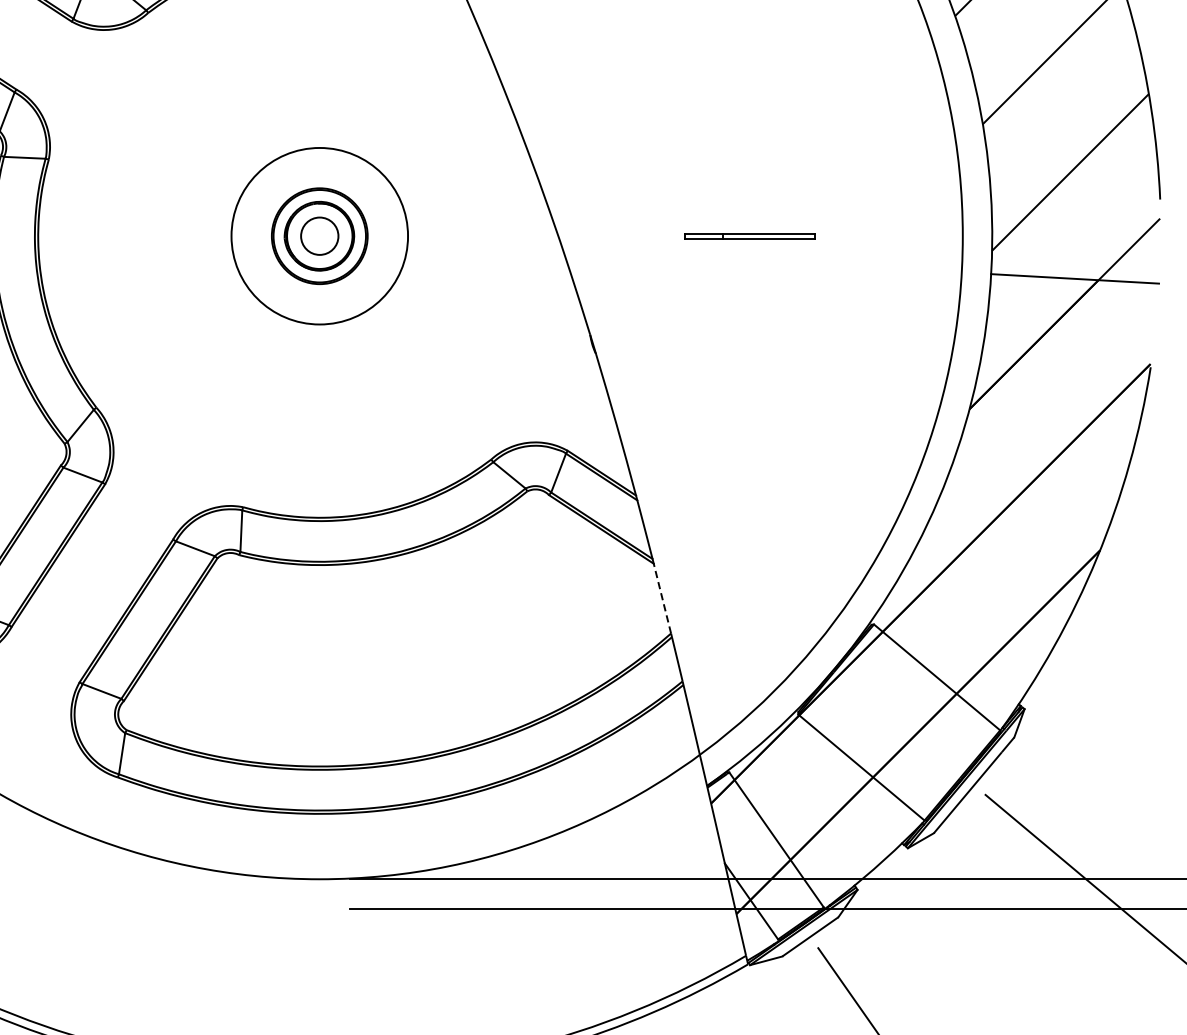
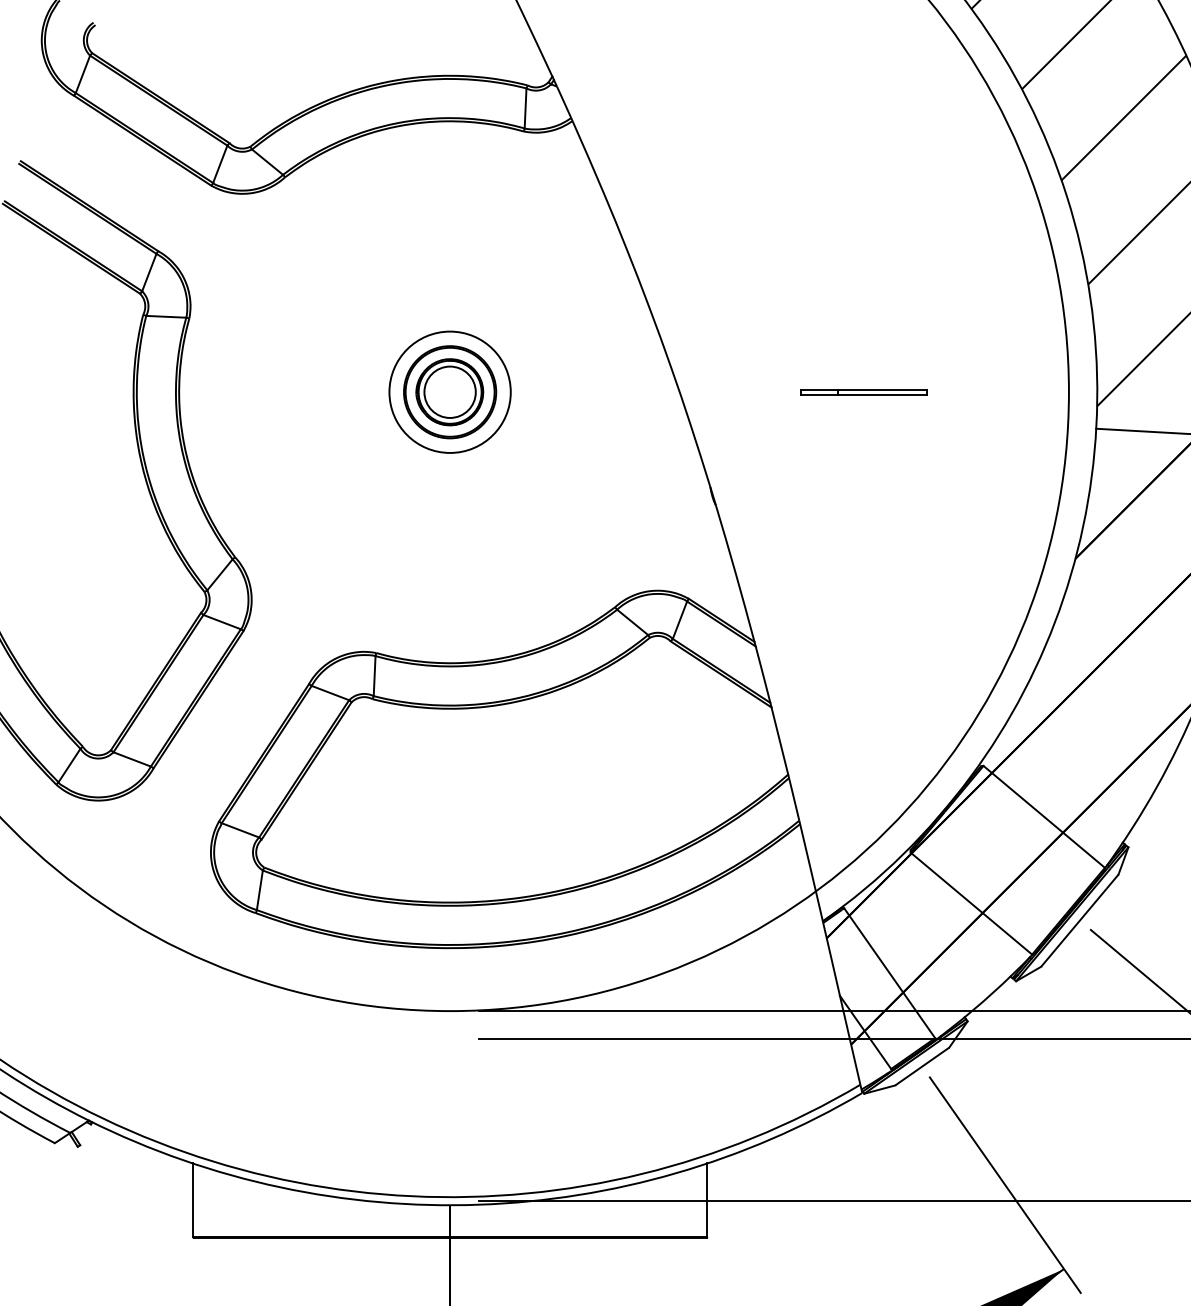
circle: (319, 235) -> (449, 391), size x0.71
circle: (319, 235) -> (449, 391), size x1.43
line: (662, 599) -> (779, 741), dashed -> solid

